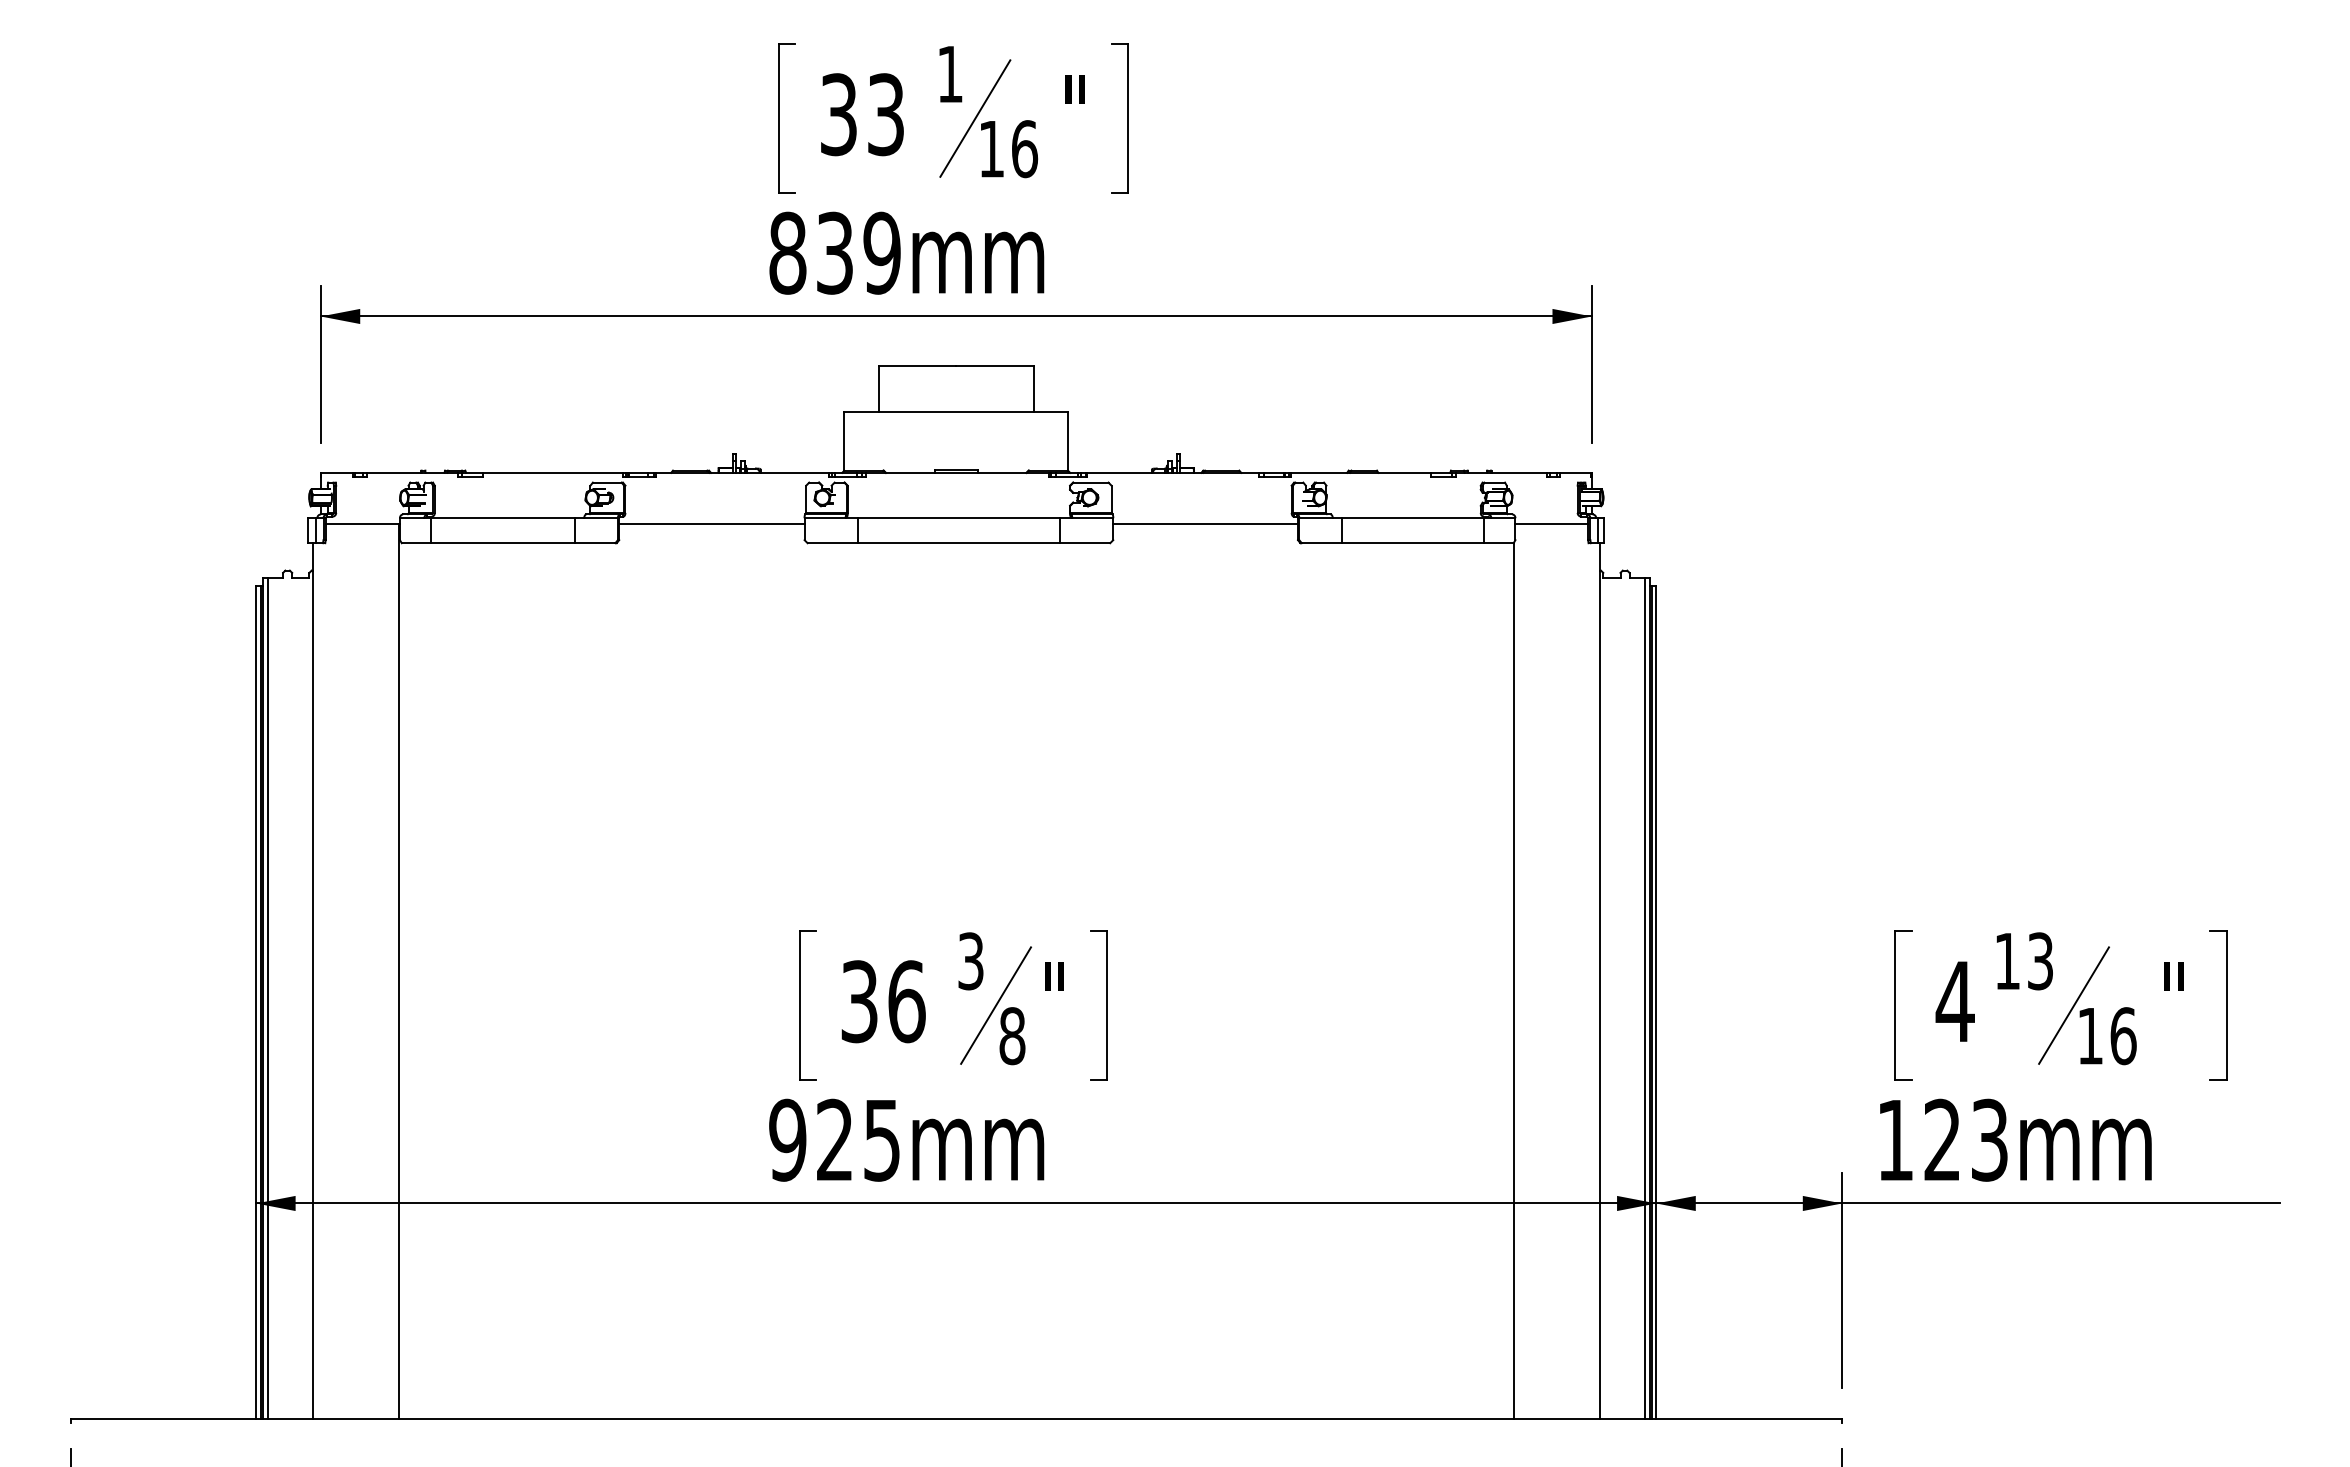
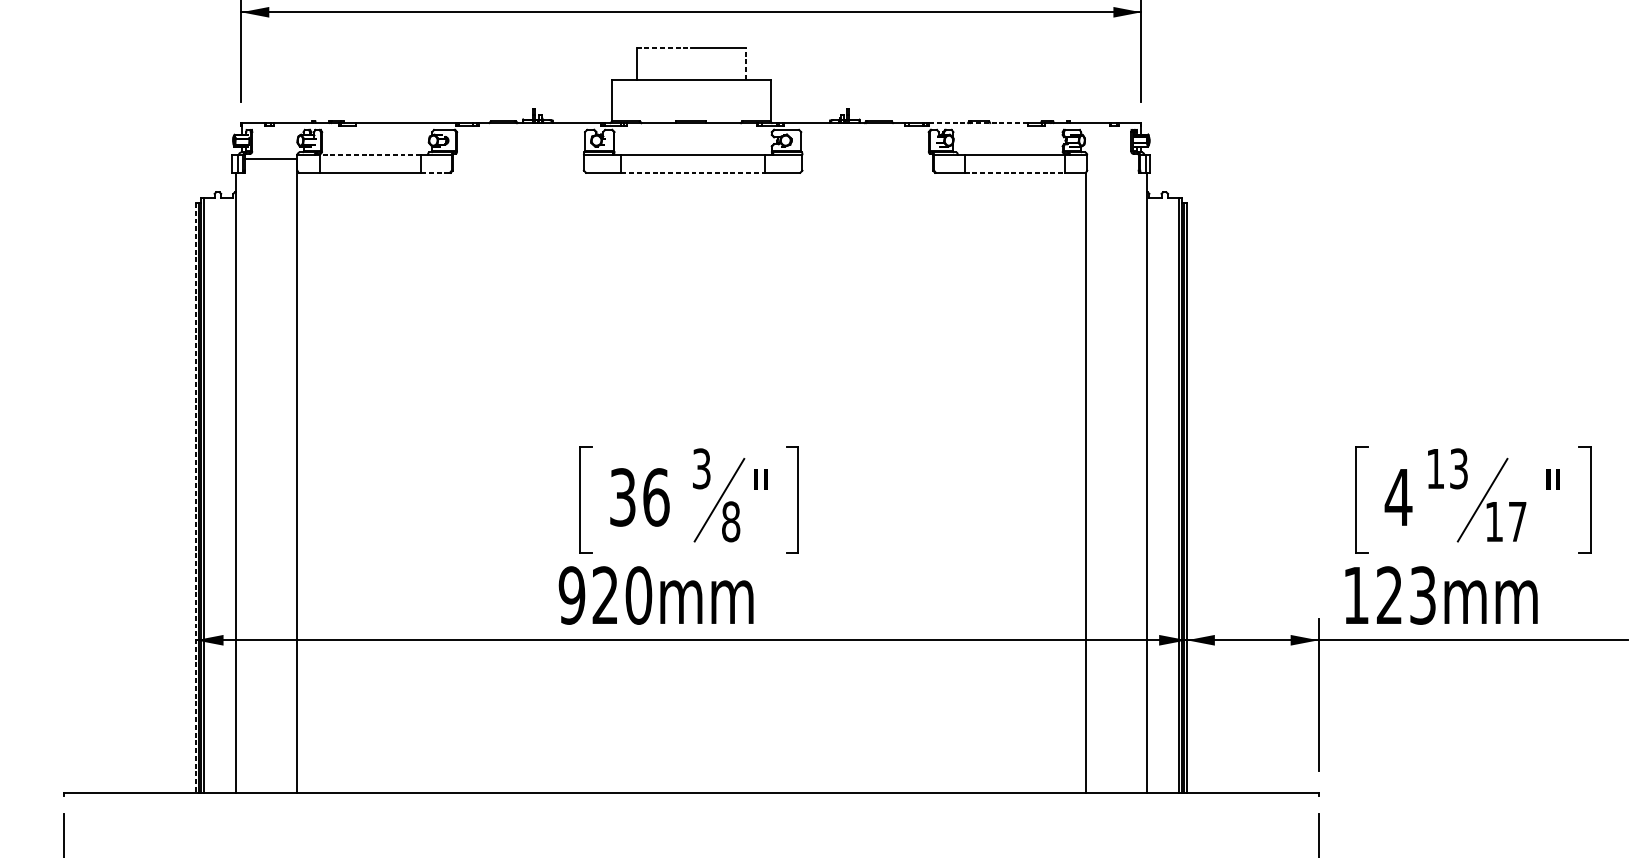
line: (917, 366) -> (663, 47), solid -> dashed
line: (1033, 389) -> (745, 63), solid -> dashed
line: (1360, 472) -> (977, 122), solid -> dashed
line: (502, 518) -> (370, 155), solid -> dashed
line: (711, 523) -> (518, 158), removed
line: (1205, 523) -> (867, 158), removed
line: (1551, 523) -> (1112, 158), removed
line: (595, 543) -> (435, 173), solid -> dashed
line: (959, 543) -> (693, 173), solid -> dashed
line: (1413, 543) -> (1015, 173), solid -> dashed
line: (256, 1002) -> (195, 498), solid -> dashed
text: (2123, 1036) -> (1517, 522), 16 -> 17
text: (881, 1139) -> (638, 594), 925mm -> 920mm

